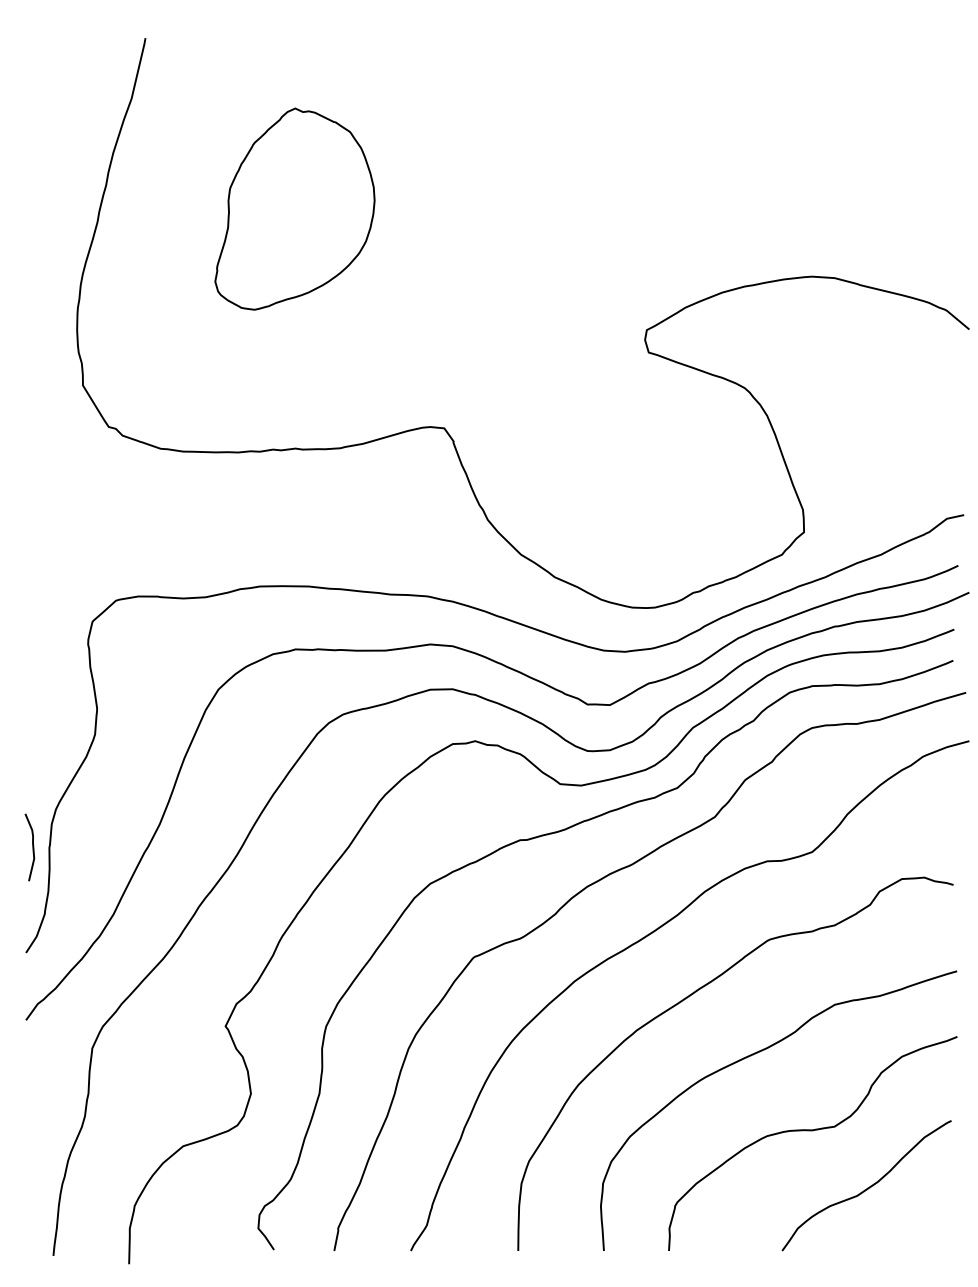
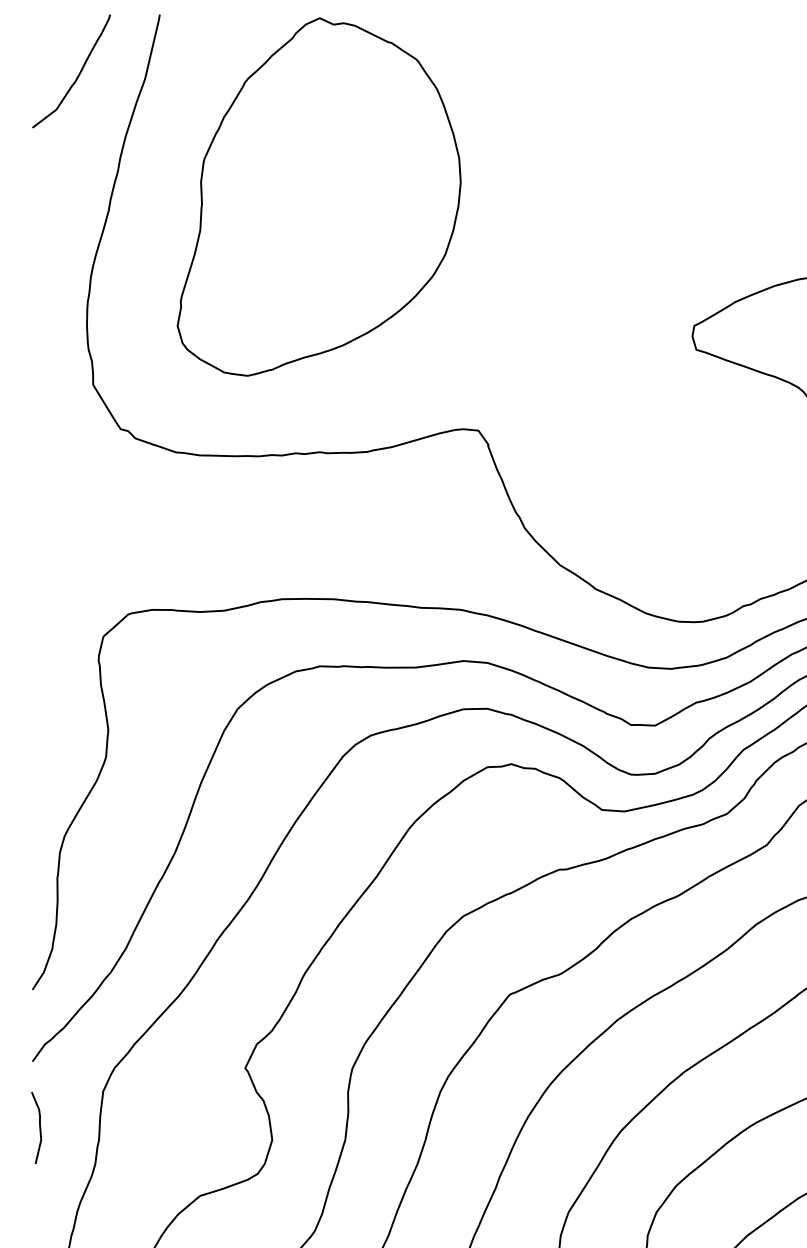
curve: (68, 94) -> (77, 74), added
part: (294, 208) -> (318, 196), size x1.67
curve: (32, 847) -> (39, 1128), moved

